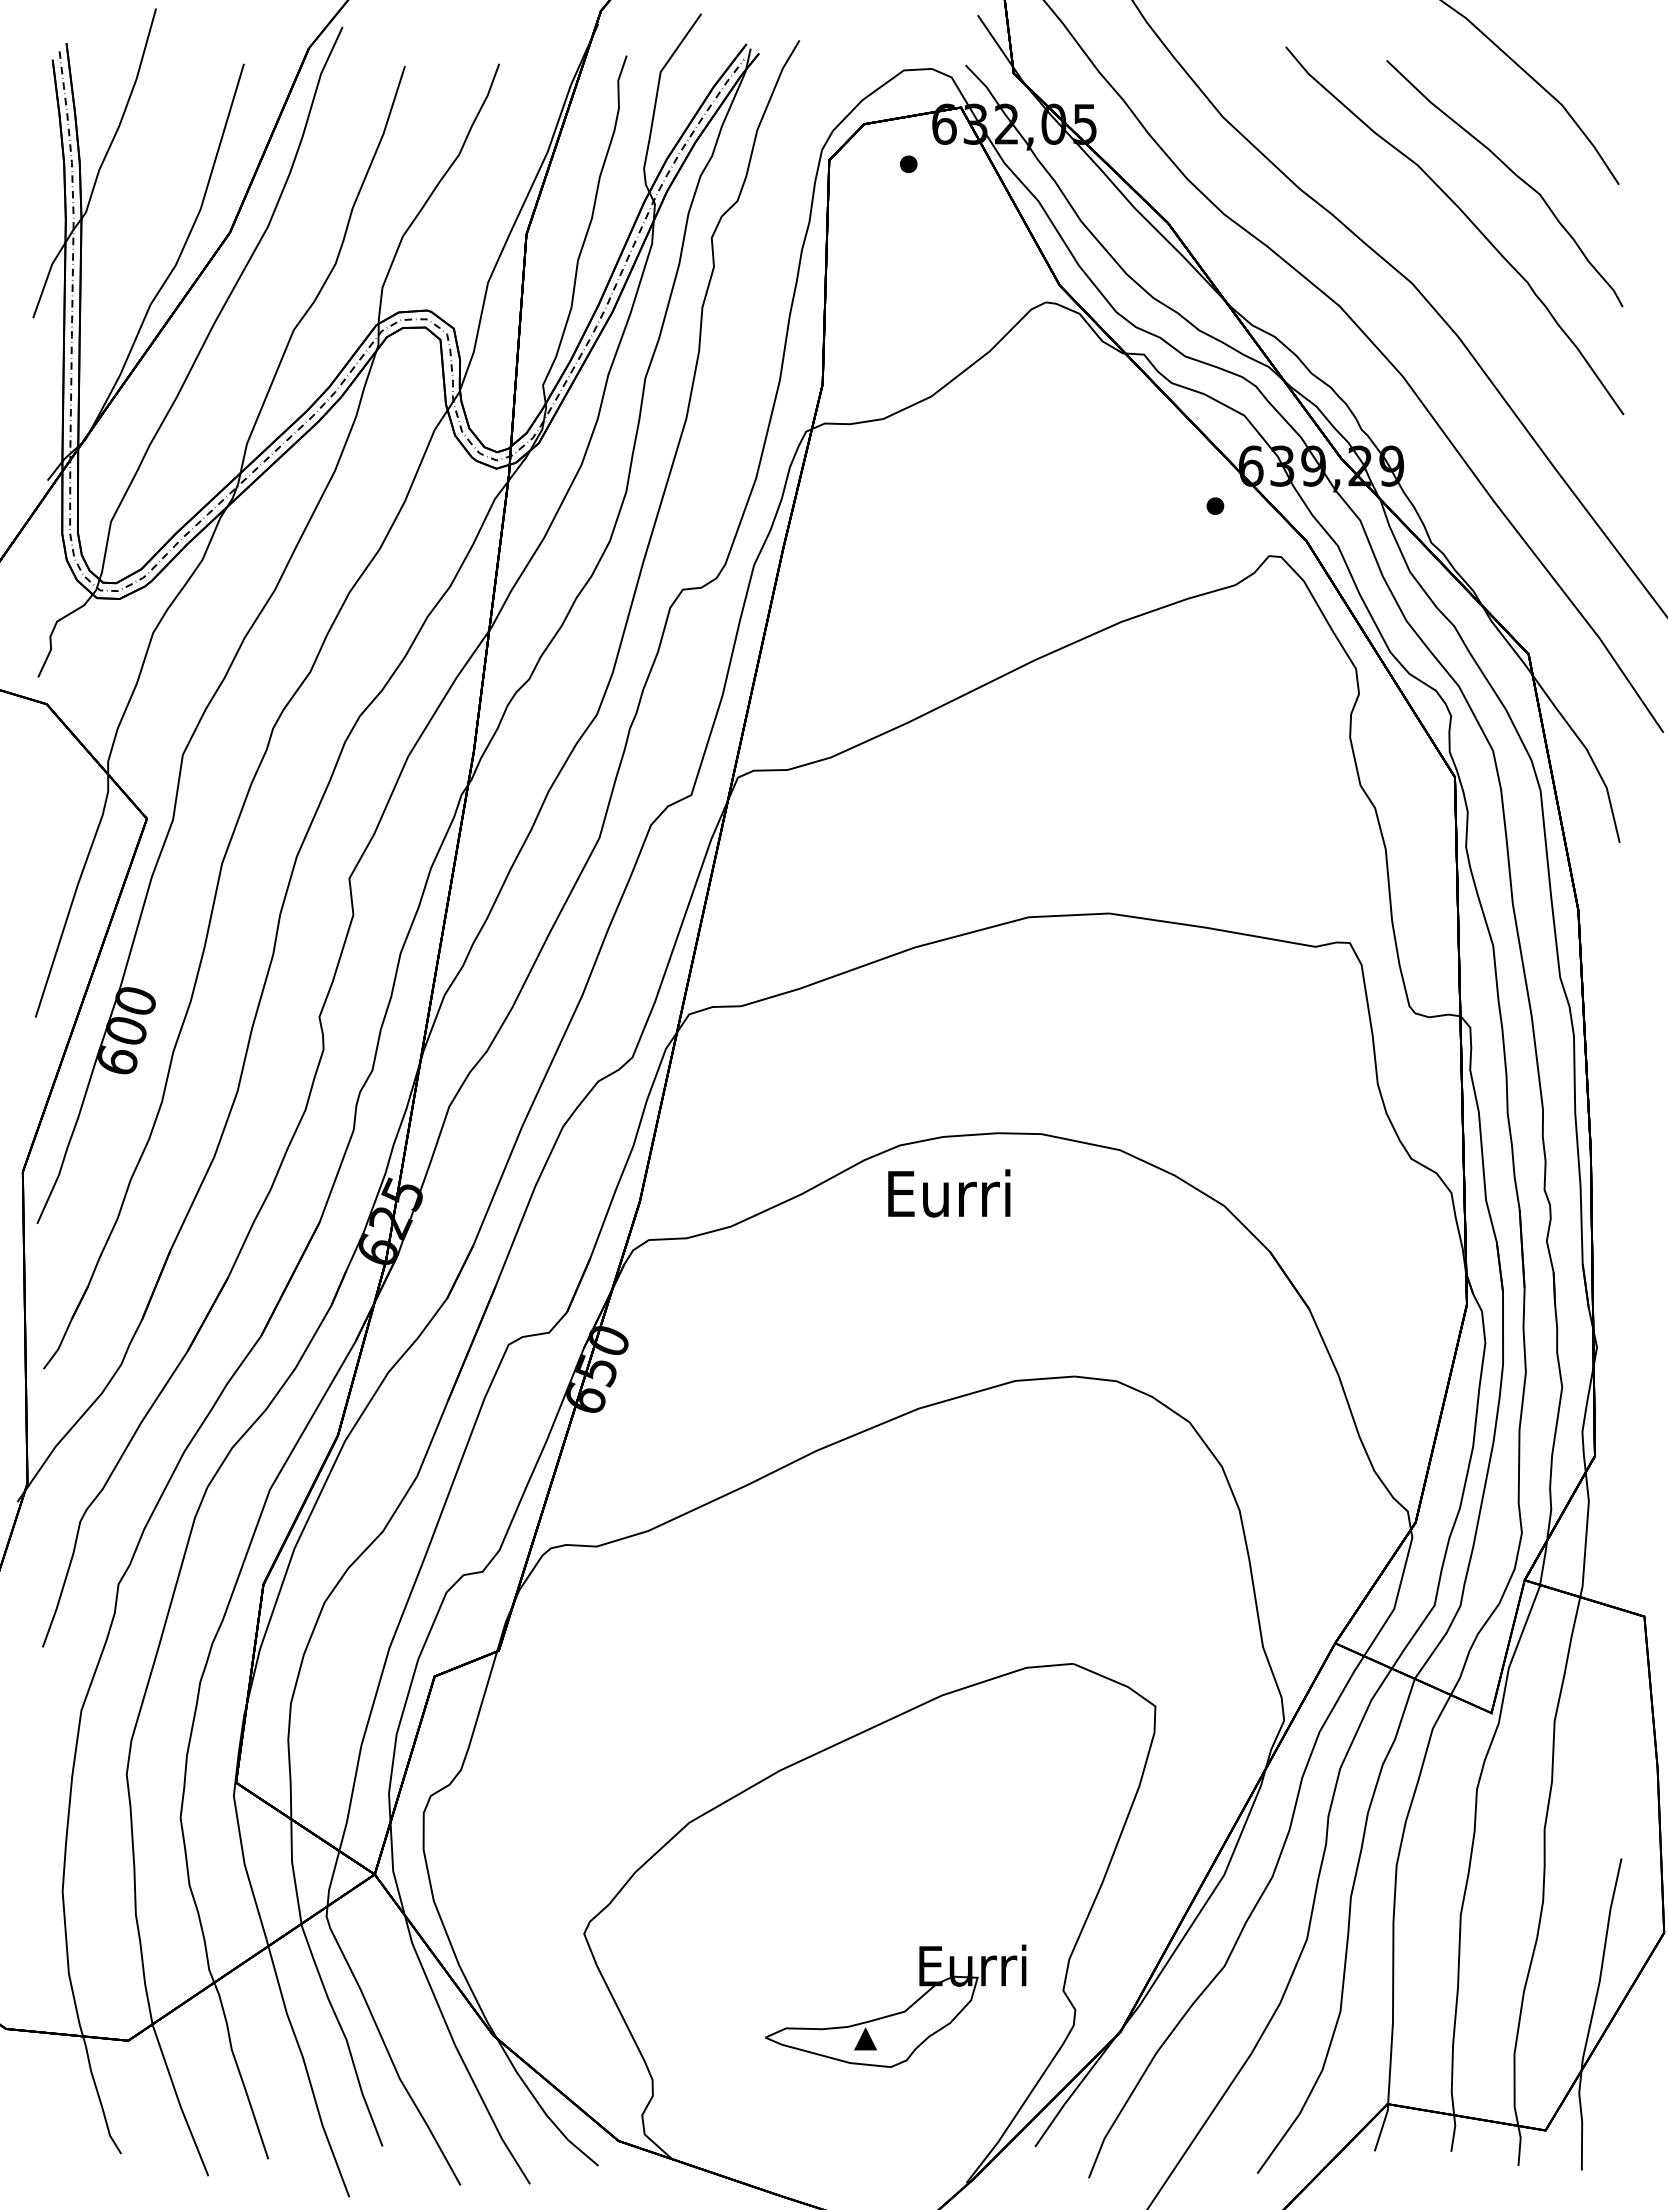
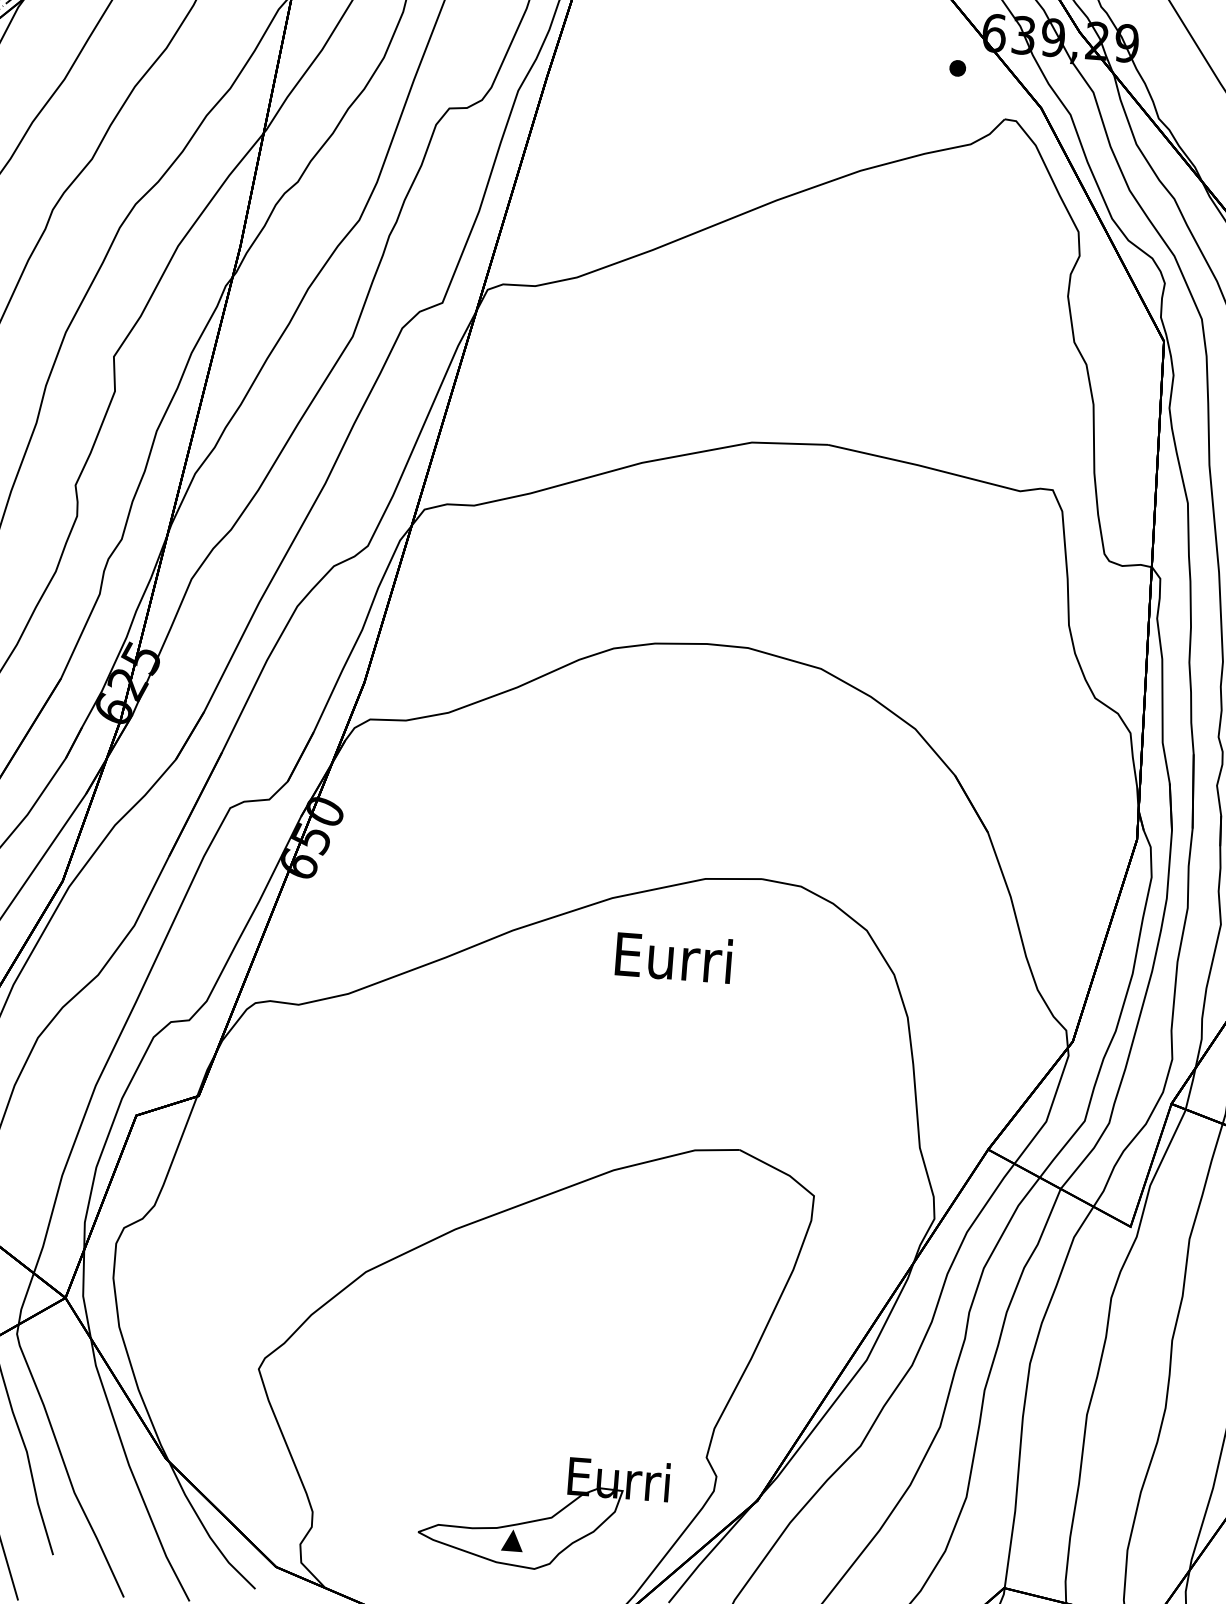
text: (949, 1193) -> (674, 957), moved
part: (897, 2012) -> (544, 1517), moved

